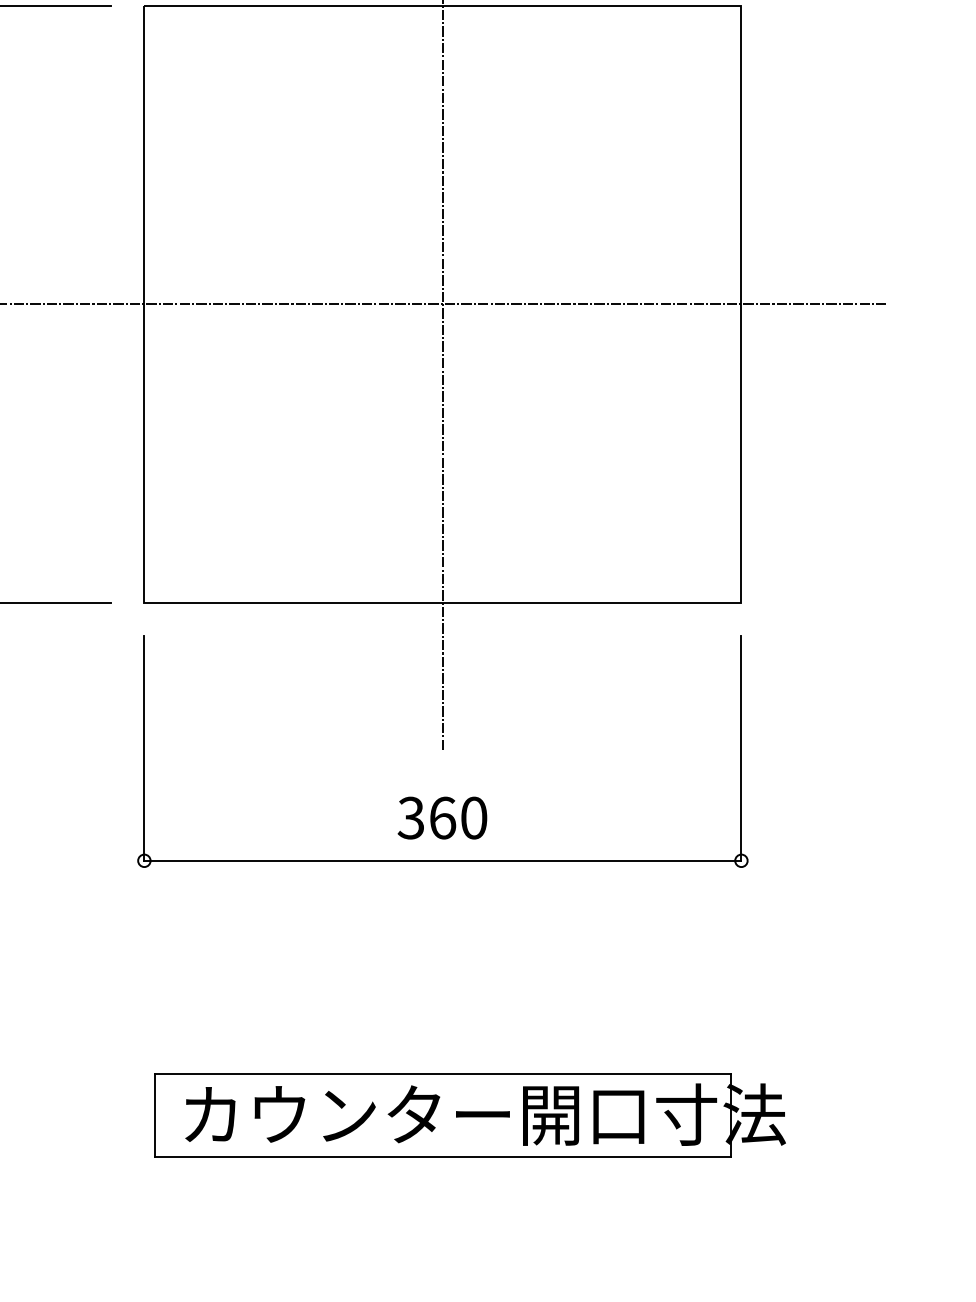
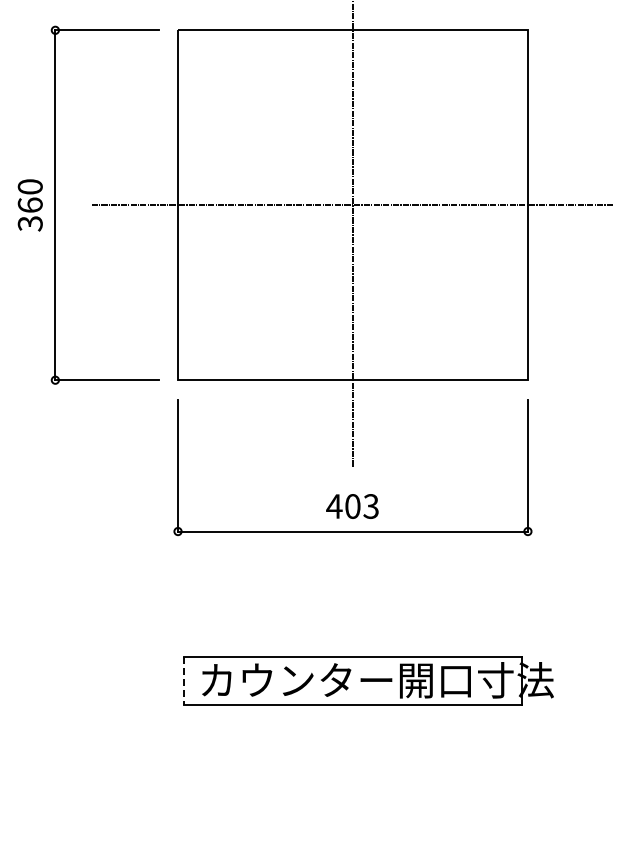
text: (442, 818) -> (352, 506), 360 -> 403
line: (155, 1116) -> (184, 681), solid -> dashed

